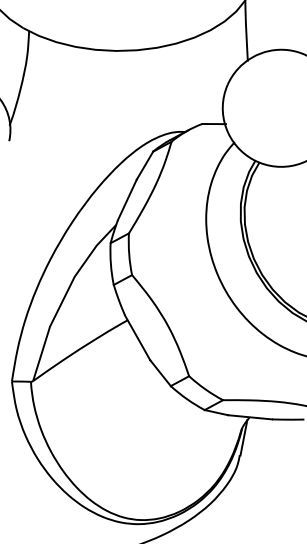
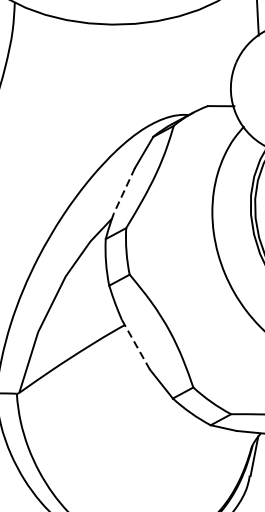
line: (127, 200) -> (124, 191), solid -> dashed
line: (137, 338) -> (135, 345), solid -> dashed

